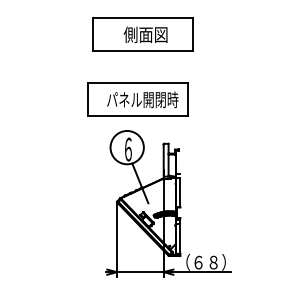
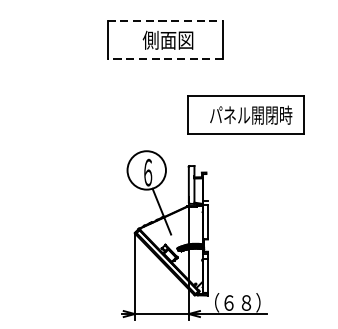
line: (143, 17) -> (165, 20), solid -> dashed
line: (143, 51) -> (165, 59), solid -> dashed
part: (137, 99) -> (245, 114), moved

